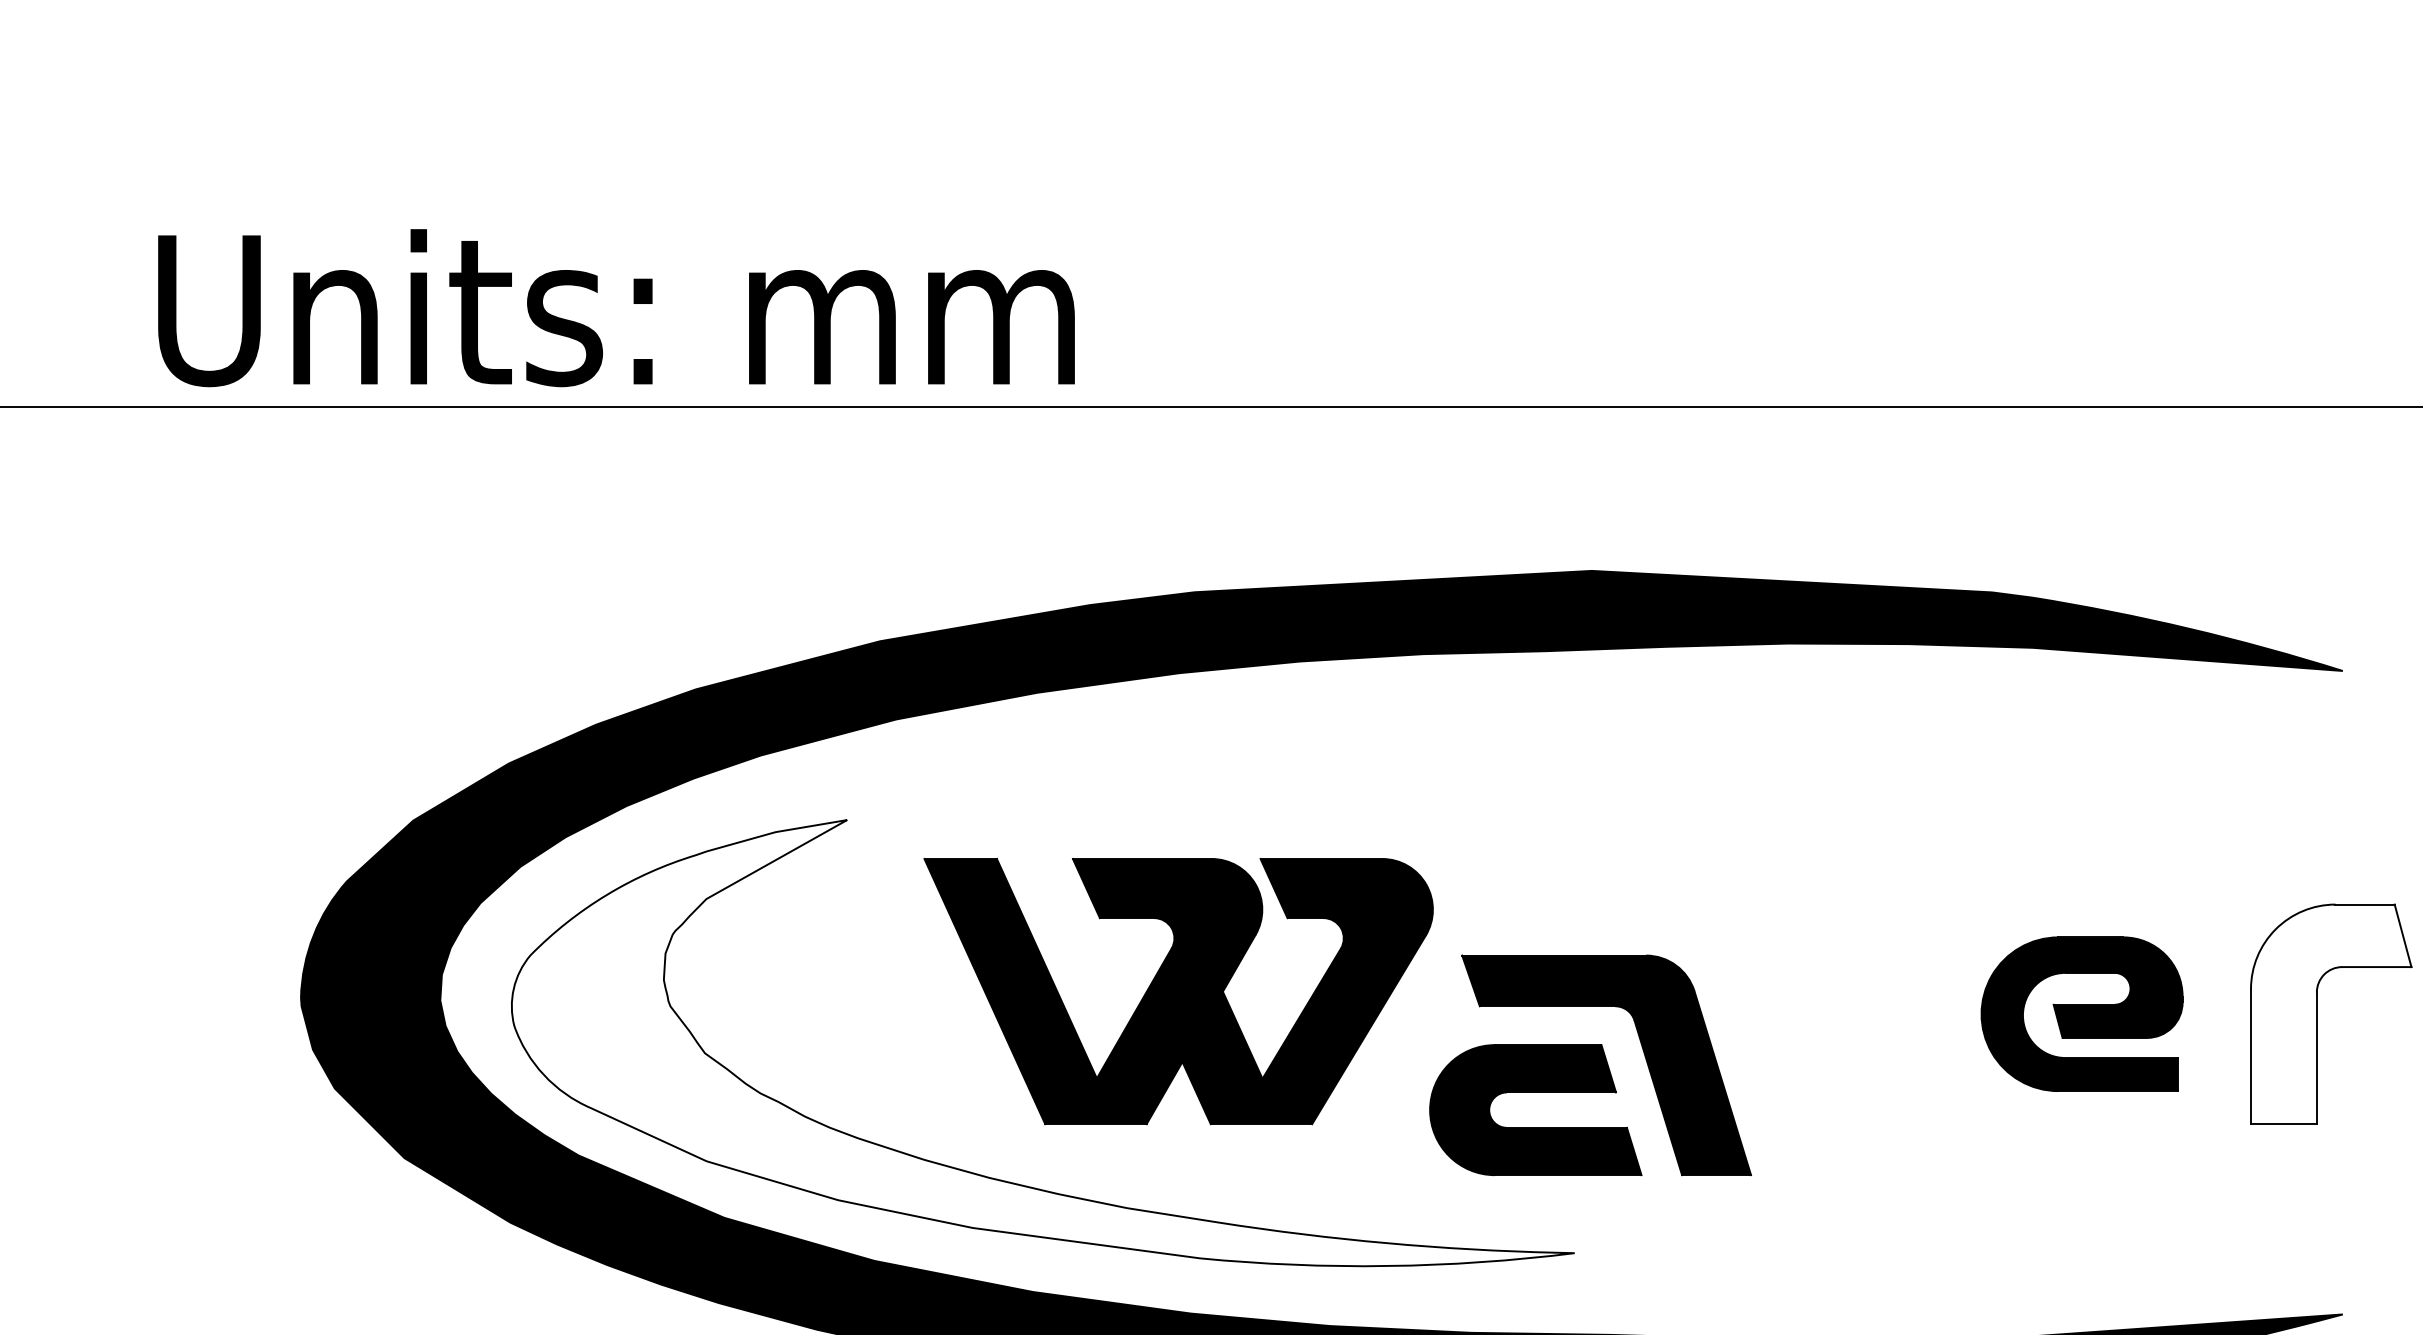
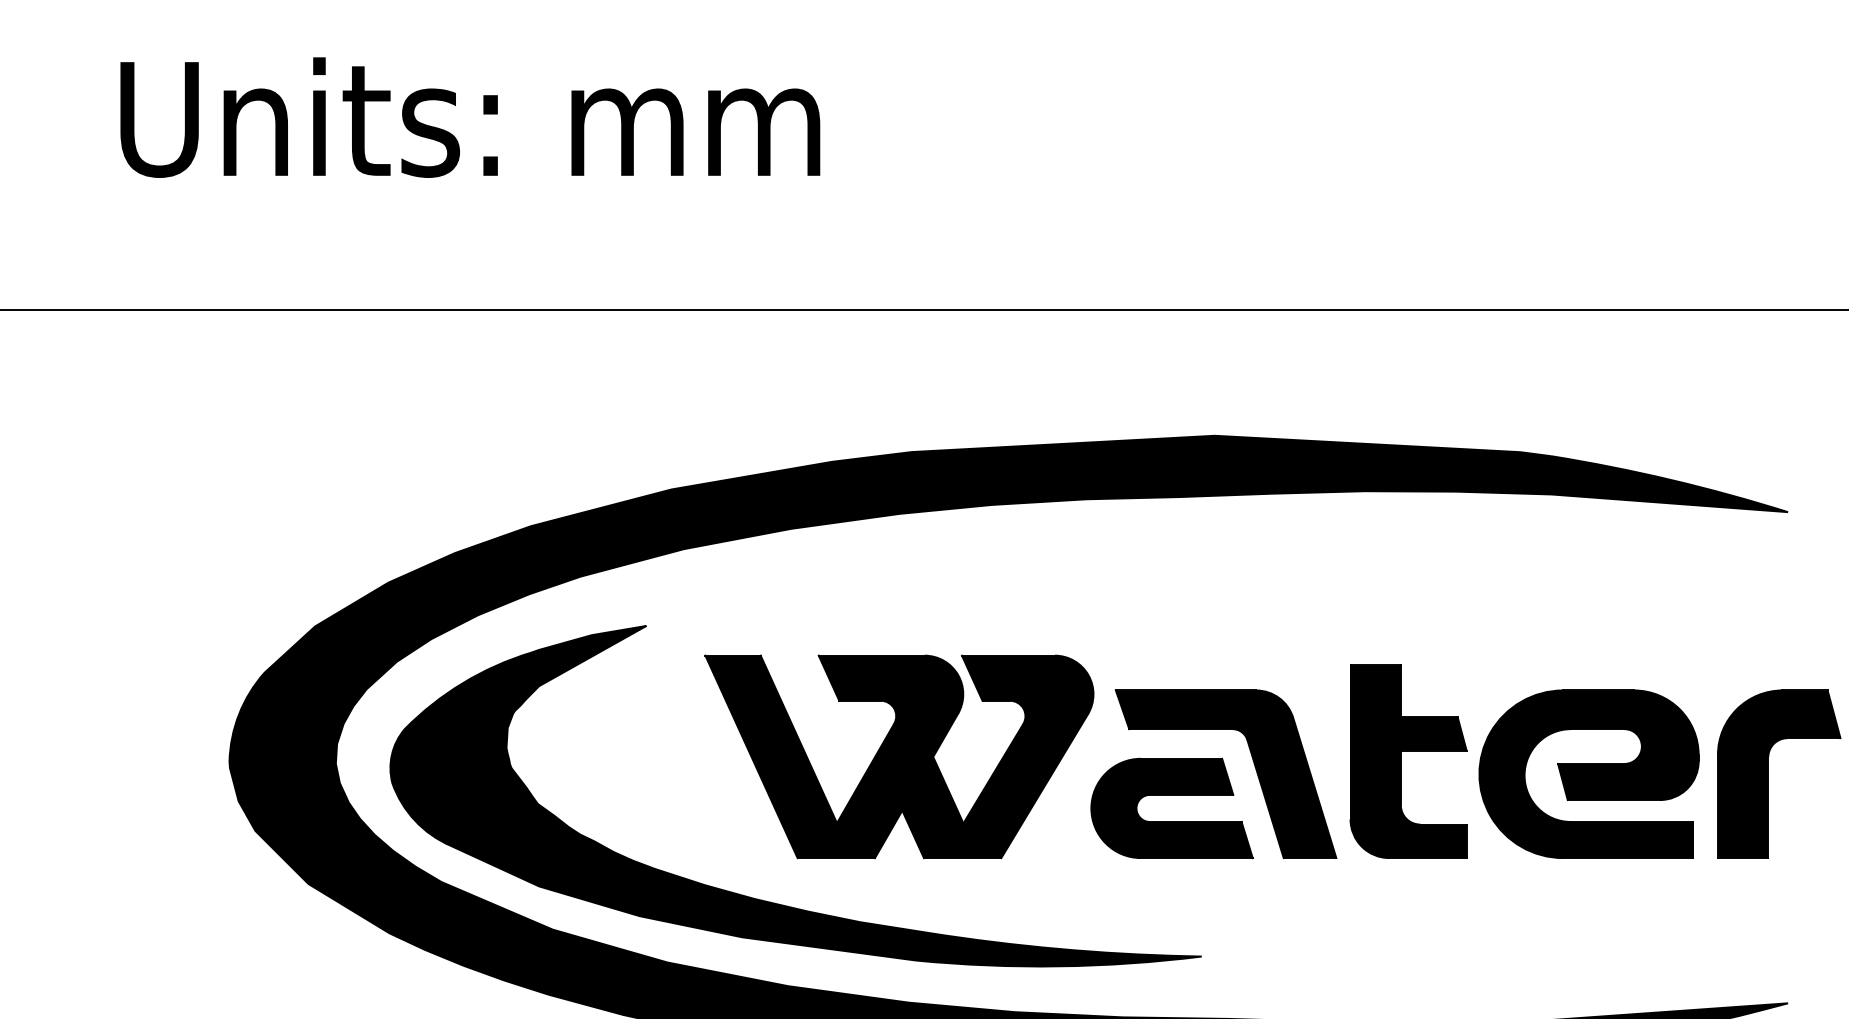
text: (616, 308) -> (470, 117), moved
part: (1836, 997) -> (1401, 761), added
part: (2081, 1013) -> (1588, 773), size x1.43
fill: (2331, 1014) -> (1779, 774), added
fill: (1042, 1043) -> (795, 796), added
part: (1590, 1065) -> (1213, 774), moved

